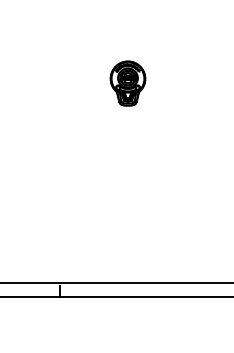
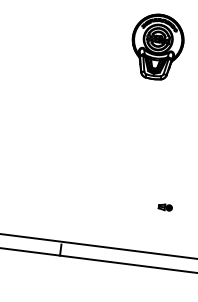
part: (127, 83) -> (156, 46), size x1.43
part: (155, 237) -> (165, 207), added

